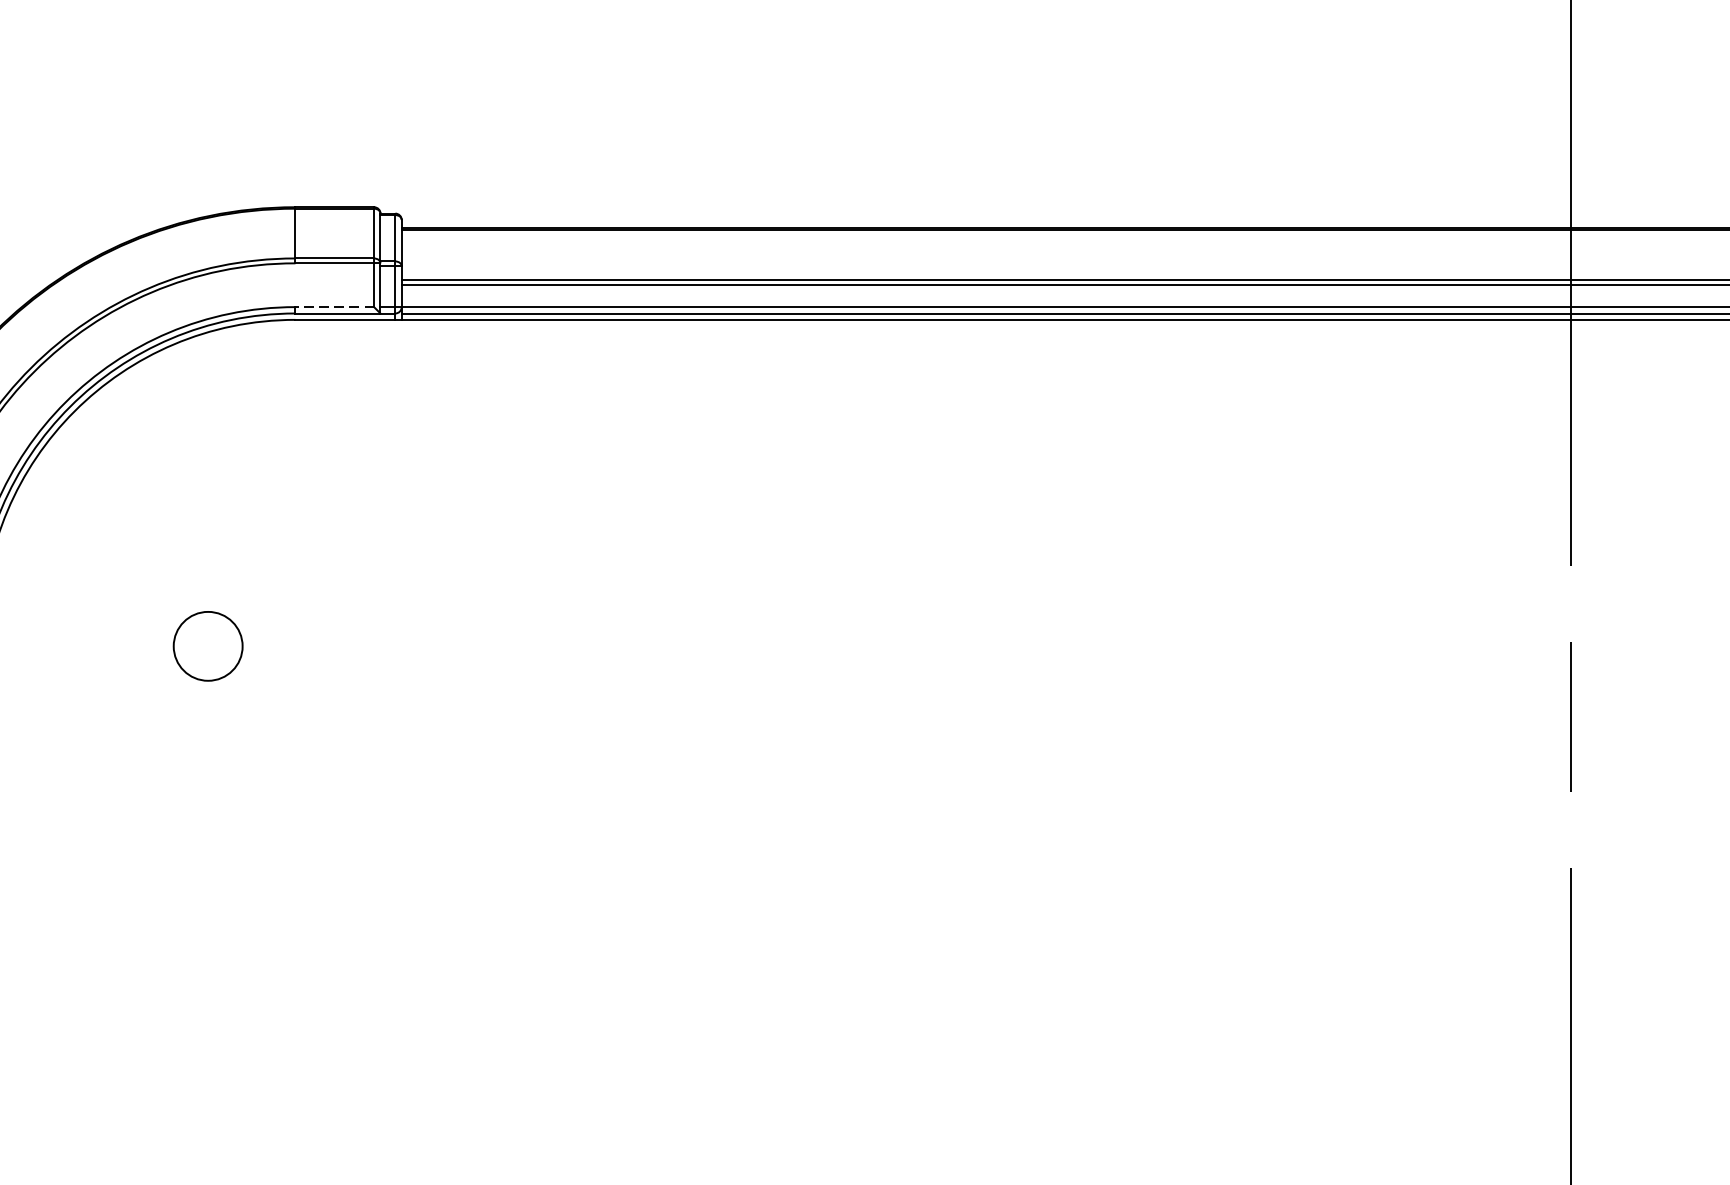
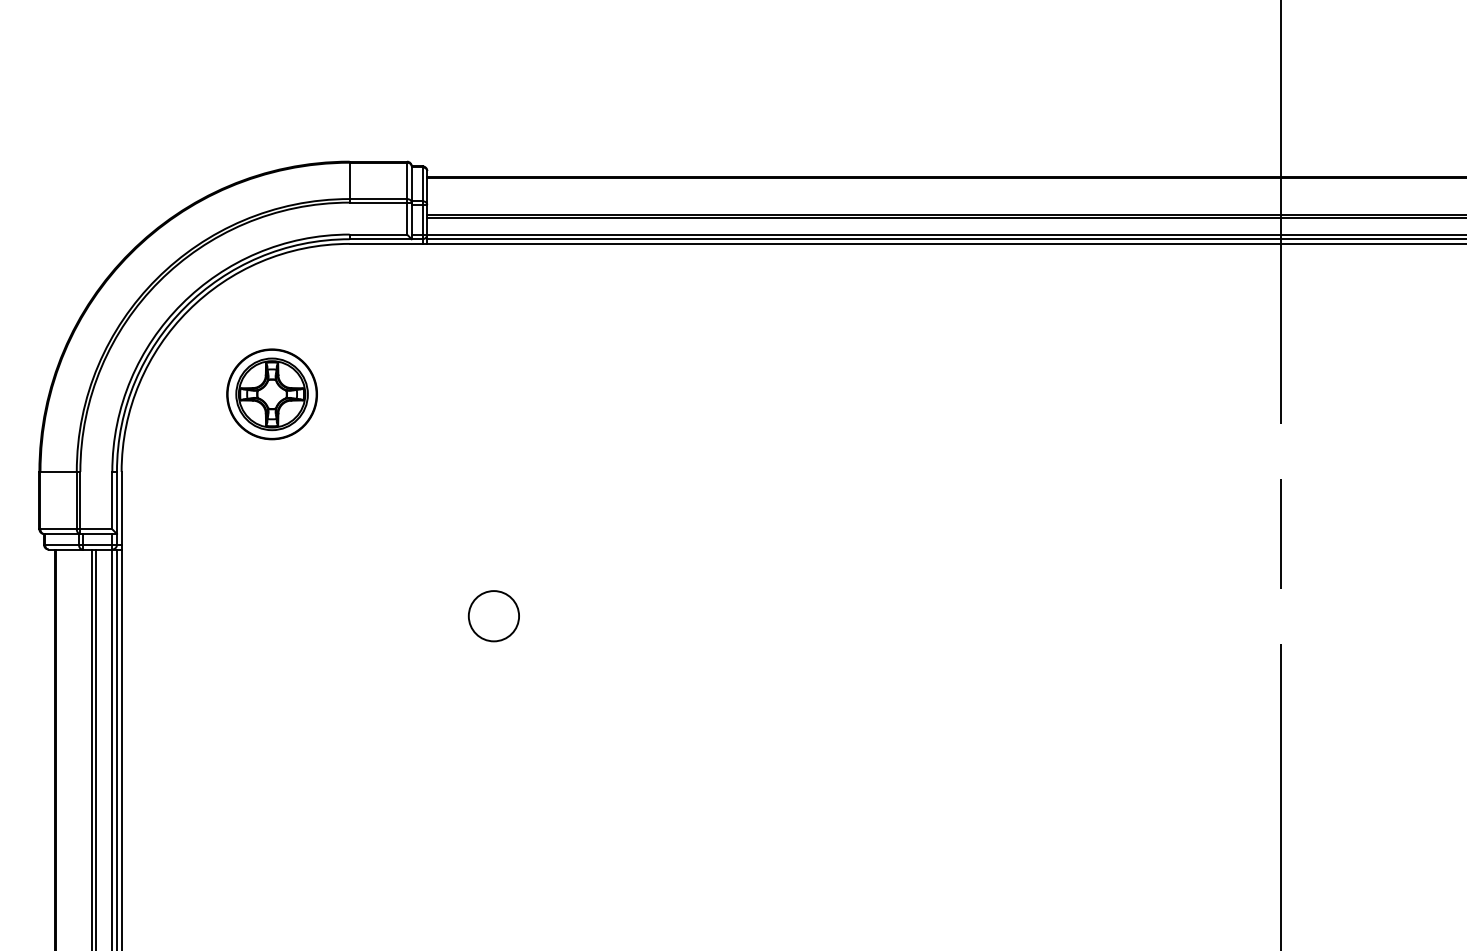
line: (334, 307) -> (378, 234), dashed -> solid
part: (188, 526) -> (271, 394), added
circle: (207, 646) -> (493, 616), moved

